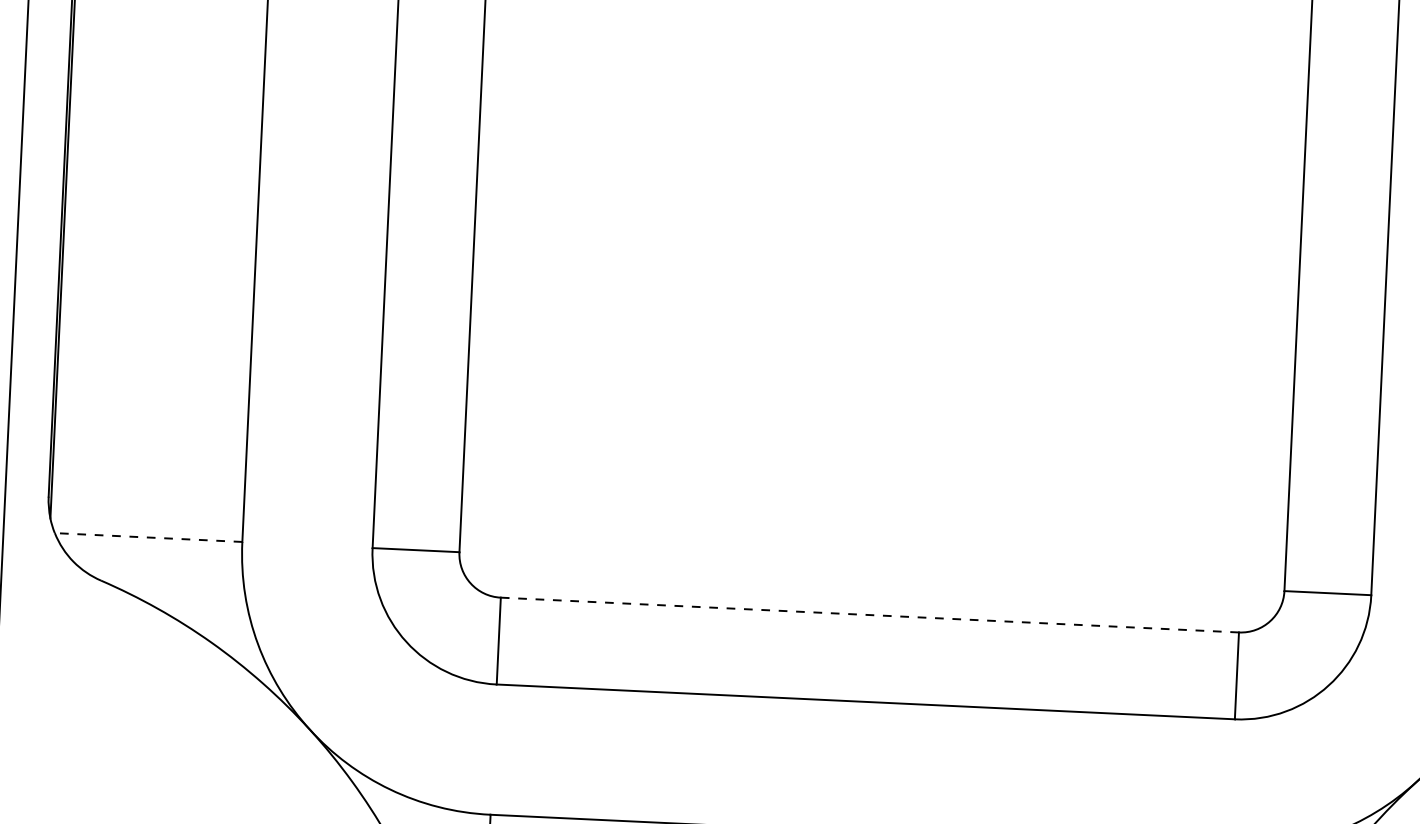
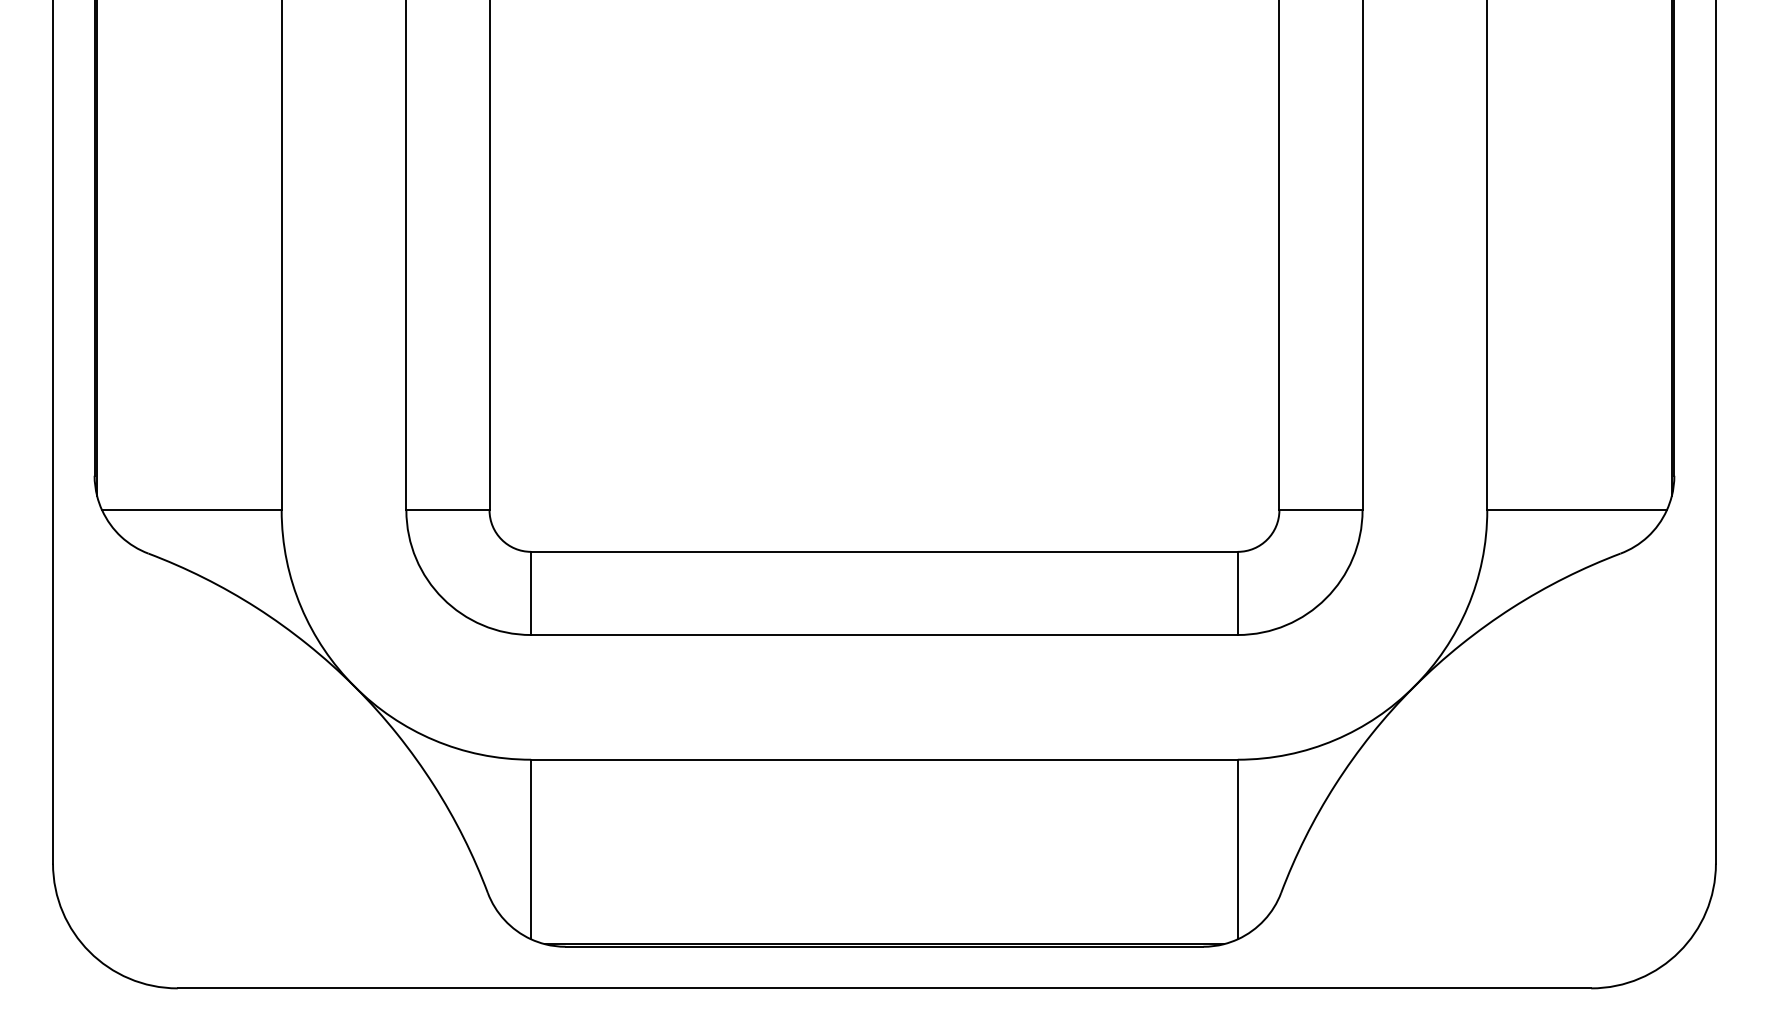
line: (148, 537) -> (191, 510), dashed -> solid
line: (869, 614) -> (884, 551), dashed -> solid

